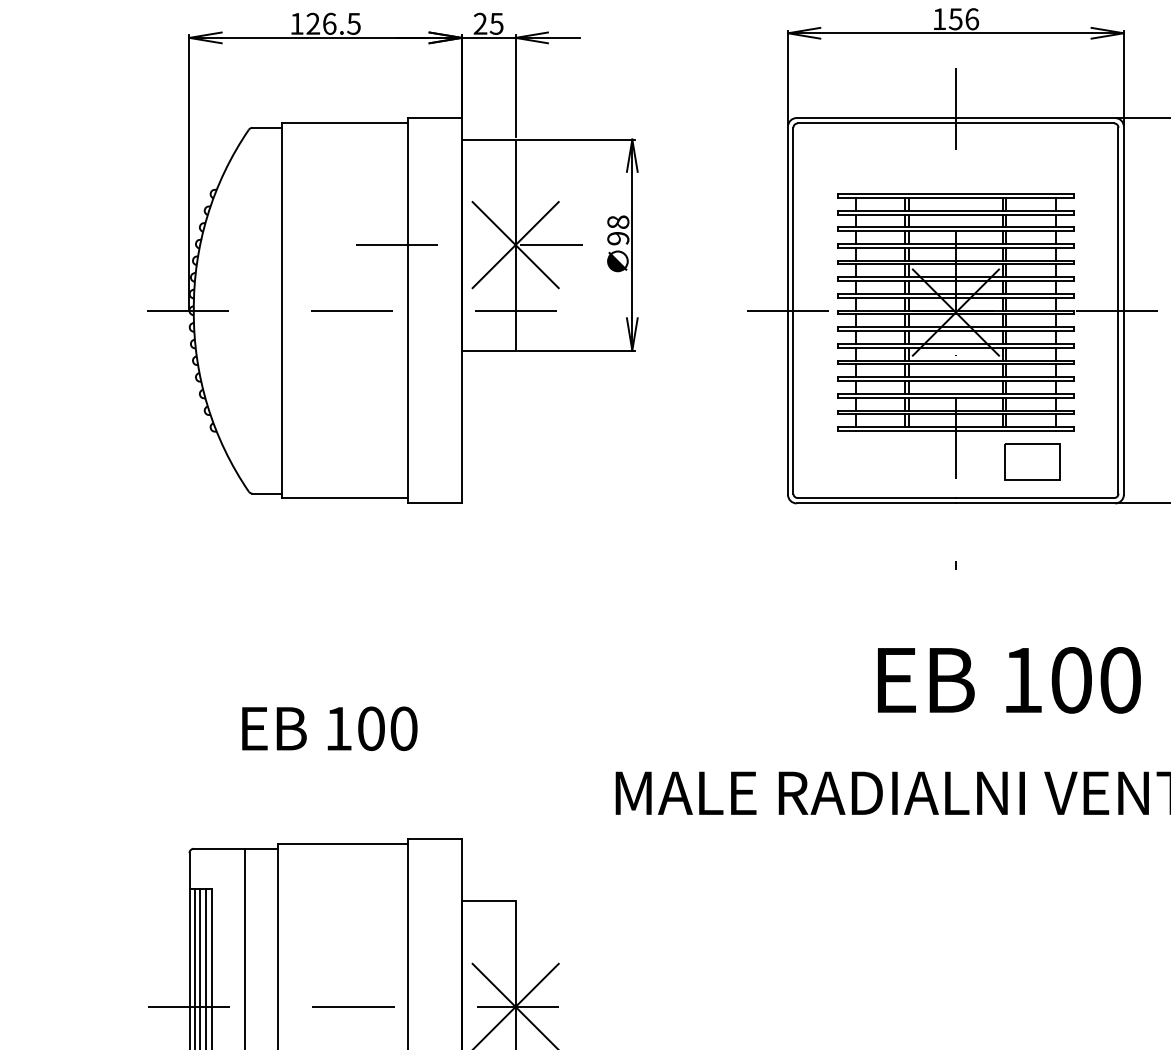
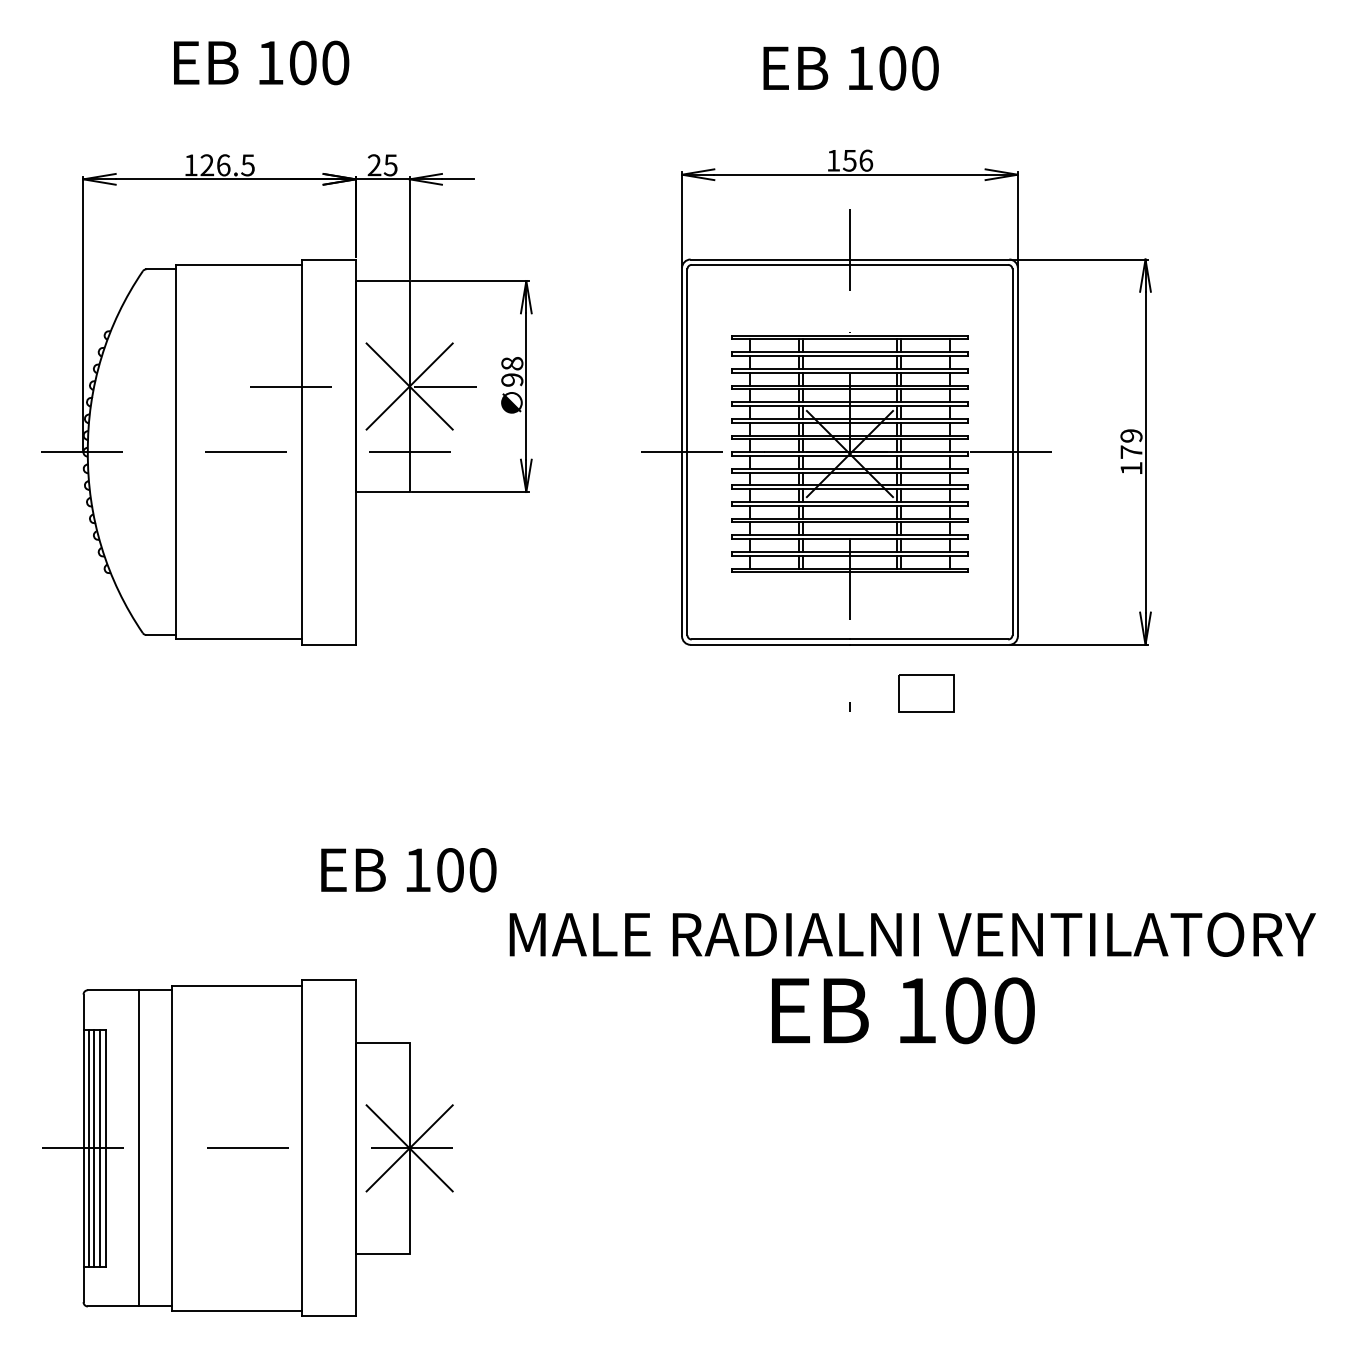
part: (1032, 462) -> (926, 693), moved
text: (1009, 680) -> (903, 1010), moved
text: (329, 729) -> (408, 870), moved

